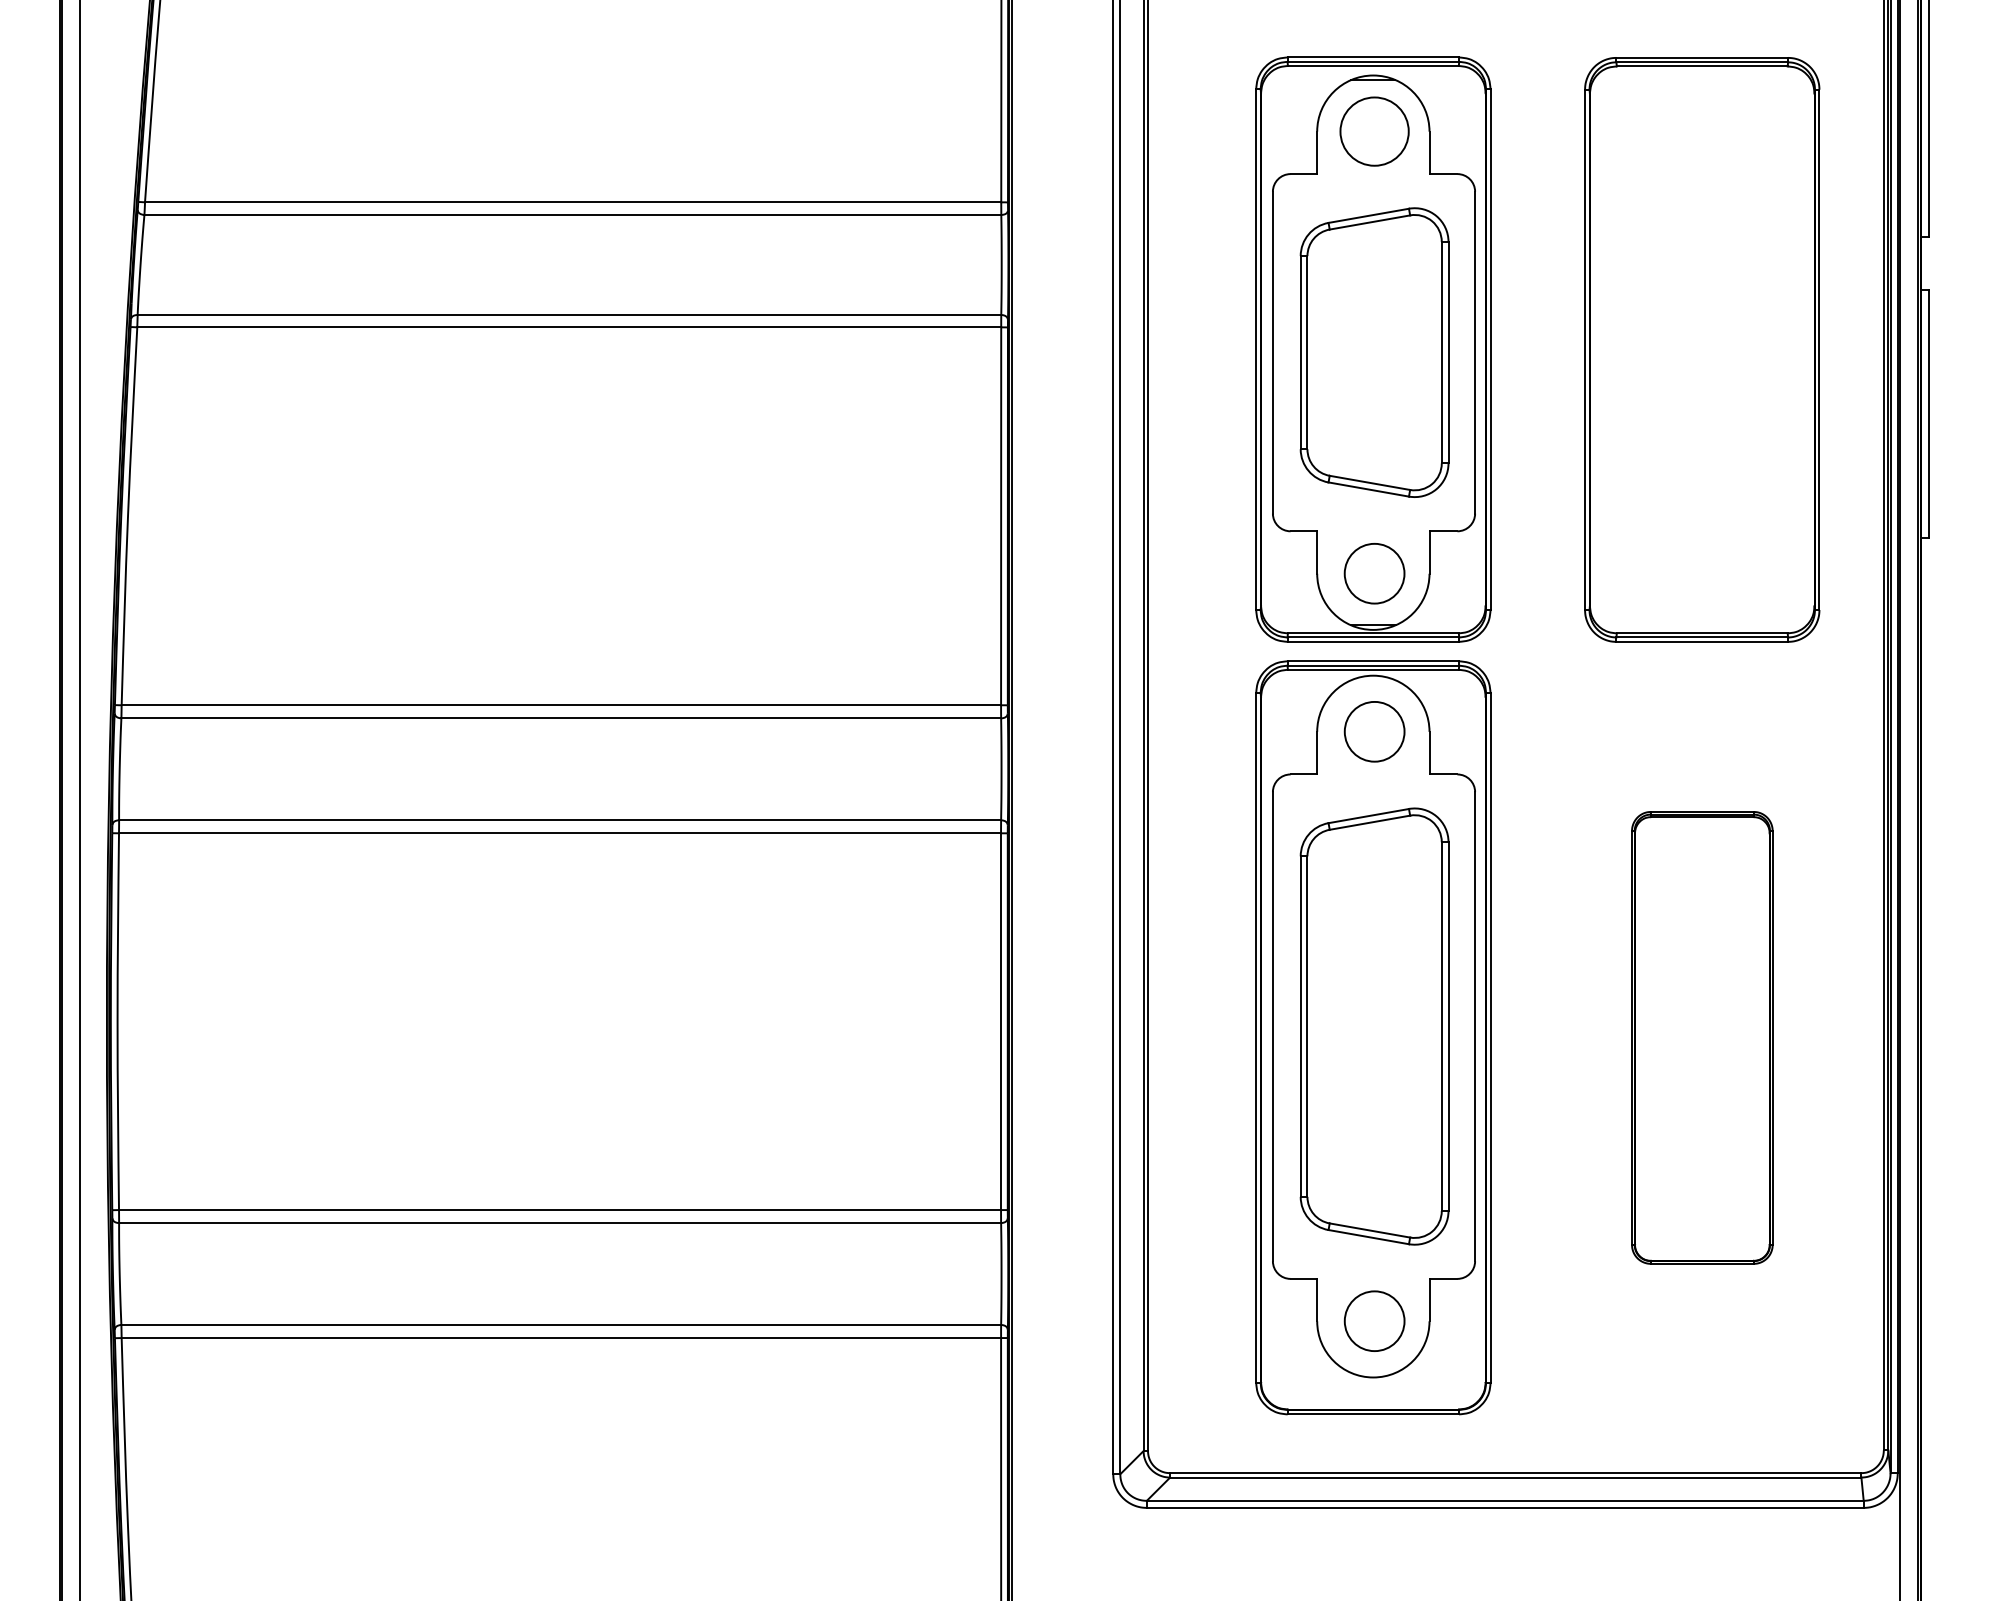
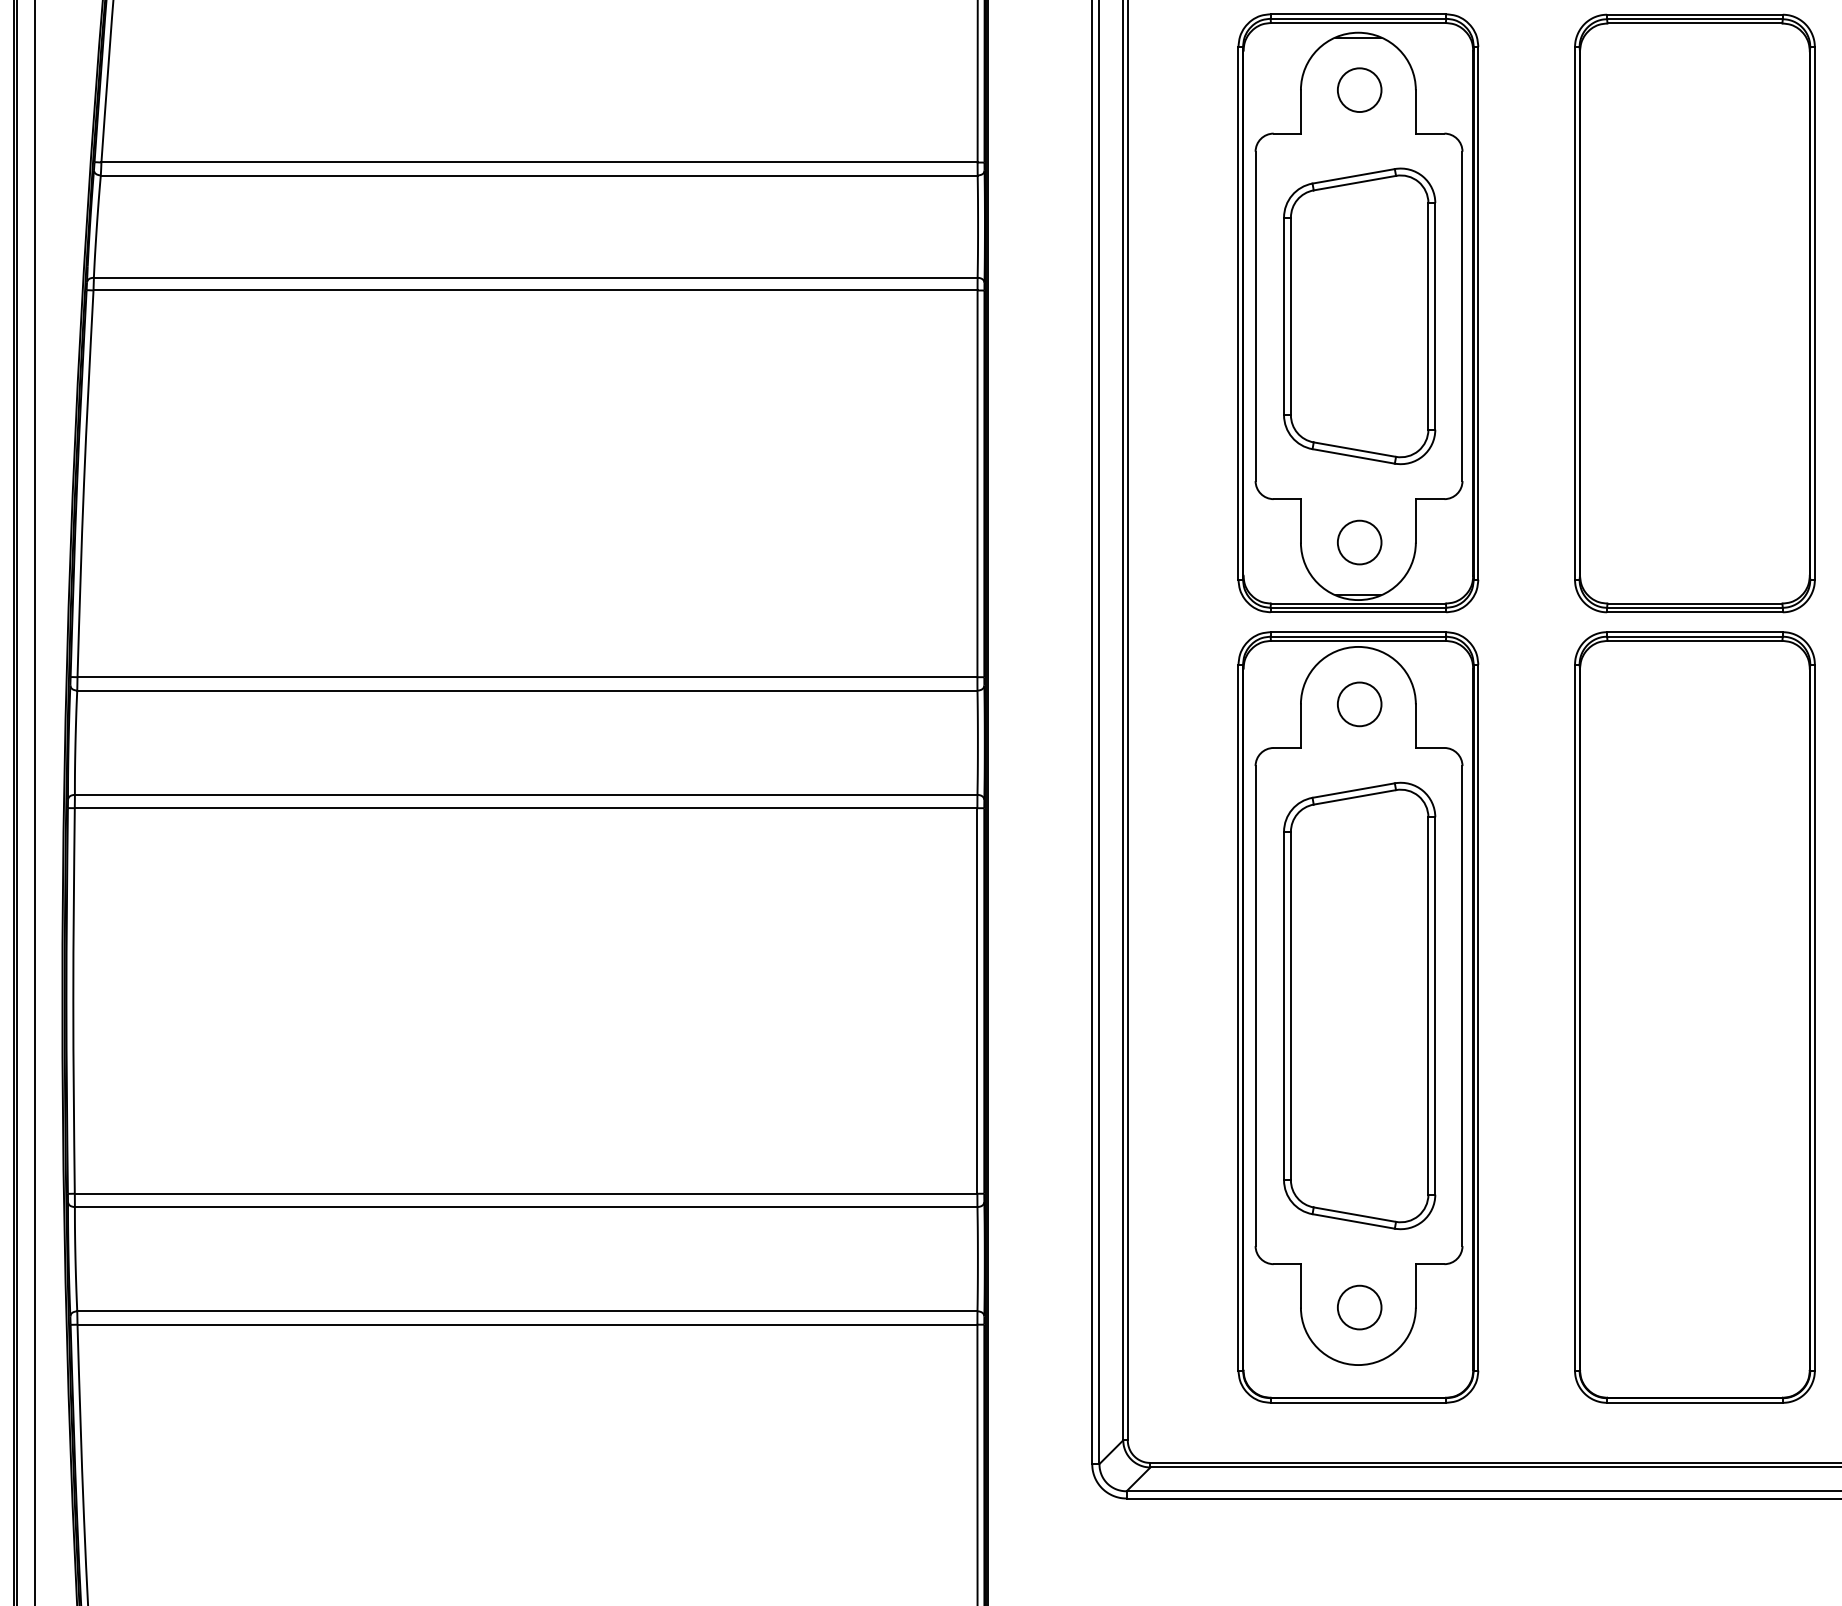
circle: (1374, 131) -> (1359, 90), size x0.62
circle: (1374, 573) -> (1359, 542), size x0.71
circle: (1374, 731) -> (1359, 704), size x0.71
part: (1702, 1037) -> (1695, 1017), size x1.67
circle: (1374, 1321) -> (1359, 1307), size x0.71

